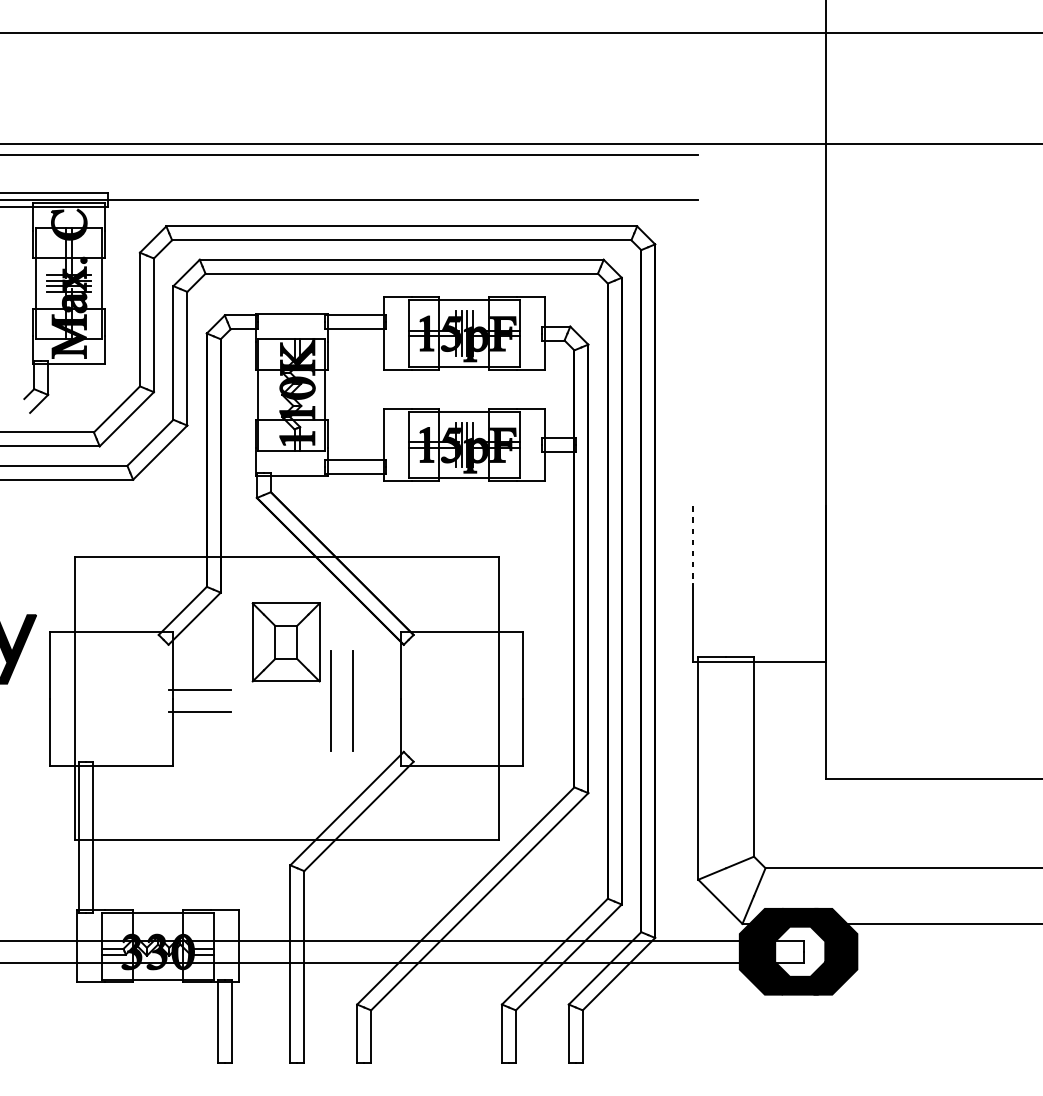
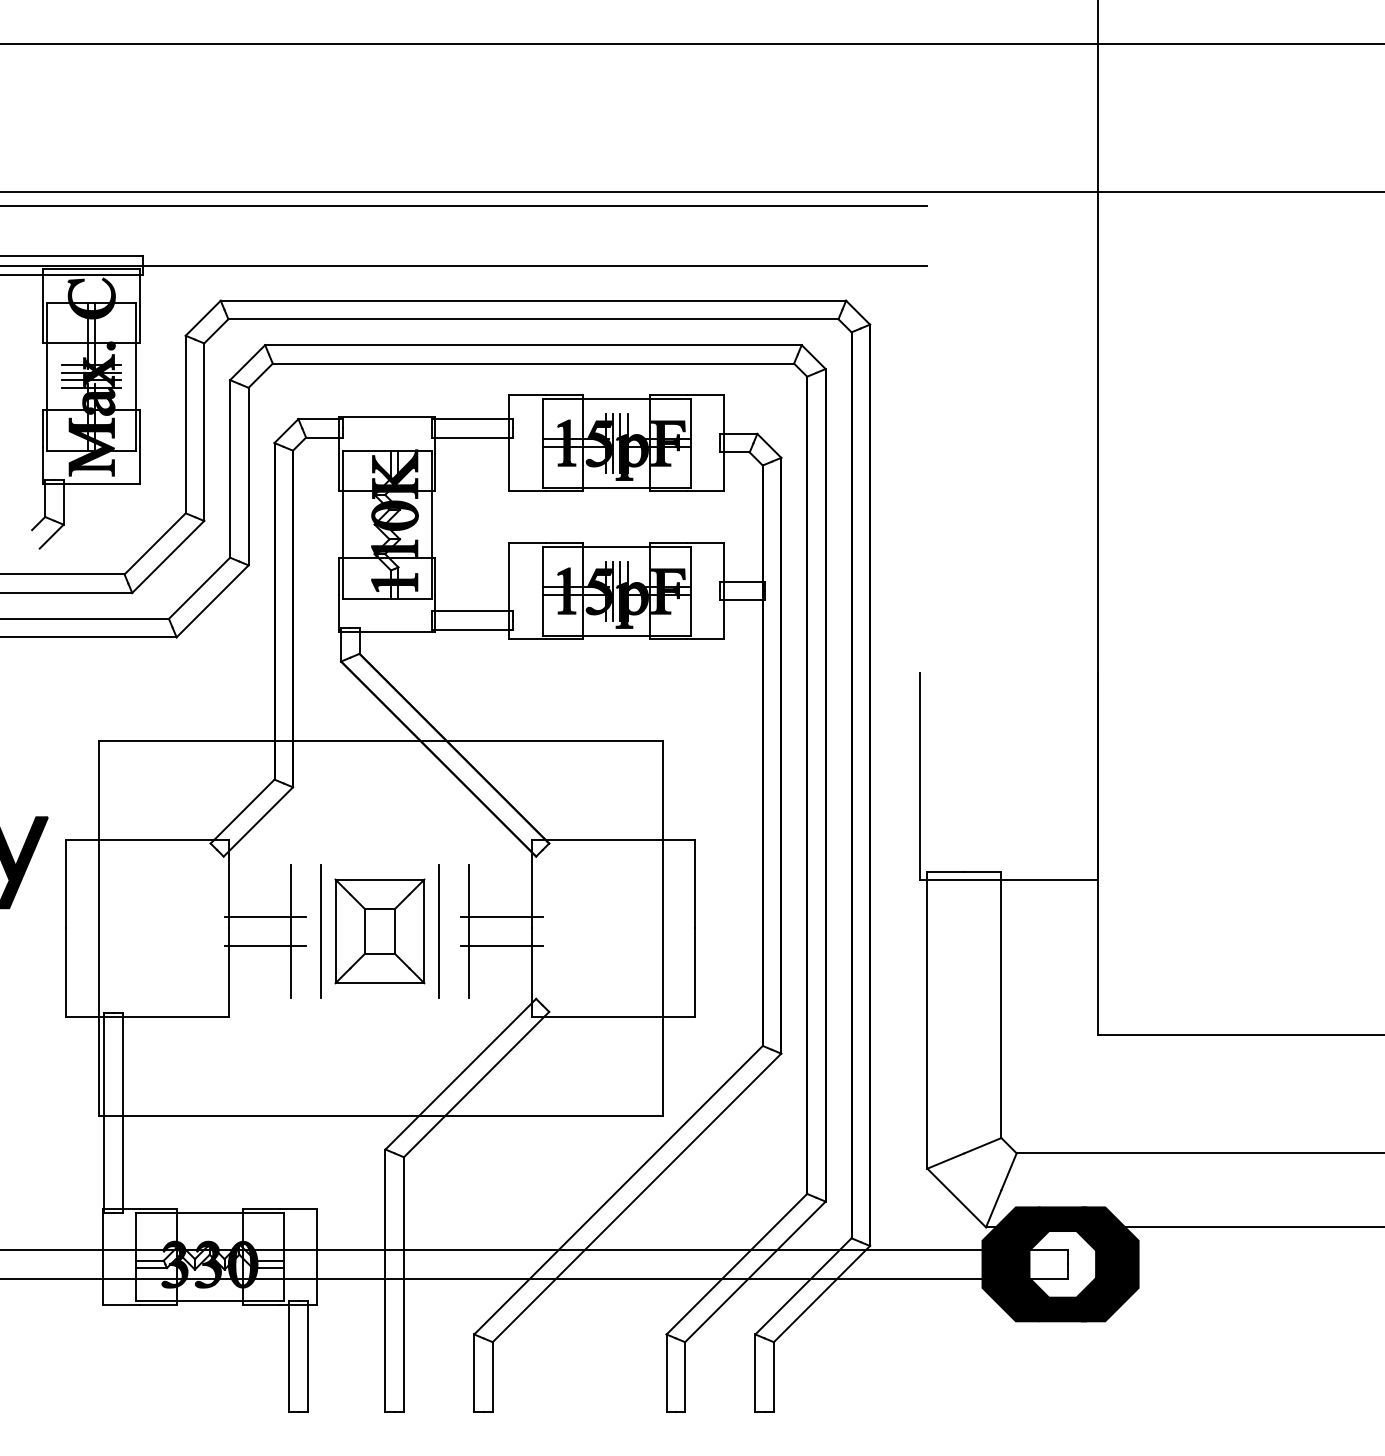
line: (693, 545) -> (920, 724), dashed -> solid
part: (285, 642) -> (379, 931), moved
line: (377, 689) -> (501, 916), added
line: (219, 701) -> (291, 931), added
line: (241, 701) -> (320, 931), added
line: (377, 712) -> (501, 946), added

